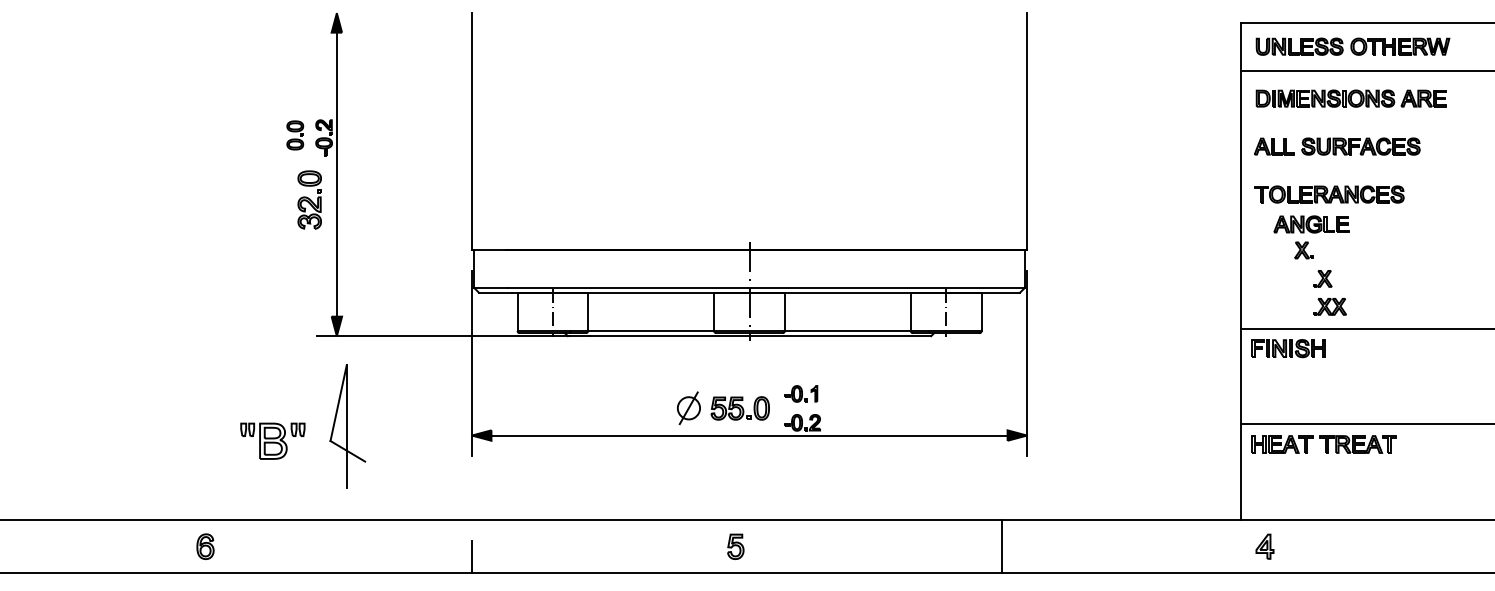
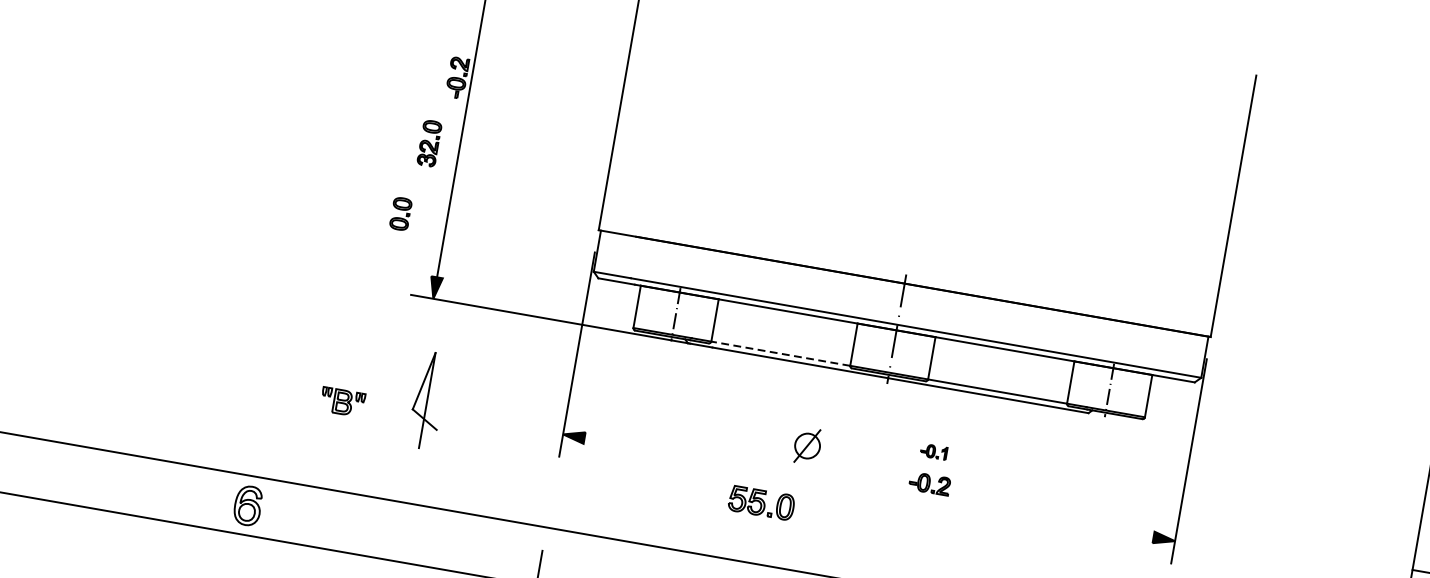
part: (295, 135) -> (401, 214), moved
part: (309, 199) -> (429, 142), size x0.7
line: (650, 331) -> (779, 354), solid -> dashed
part: (801, 393) -> (934, 451), size x0.7
part: (739, 408) -> (760, 502), moved
part: (347, 426) -> (427, 400), size x0.7
line: (749, 435) -> (869, 487), removed
part: (272, 440) -> (342, 401), size x0.6
part: (205, 546) -> (248, 505), size x1.4

